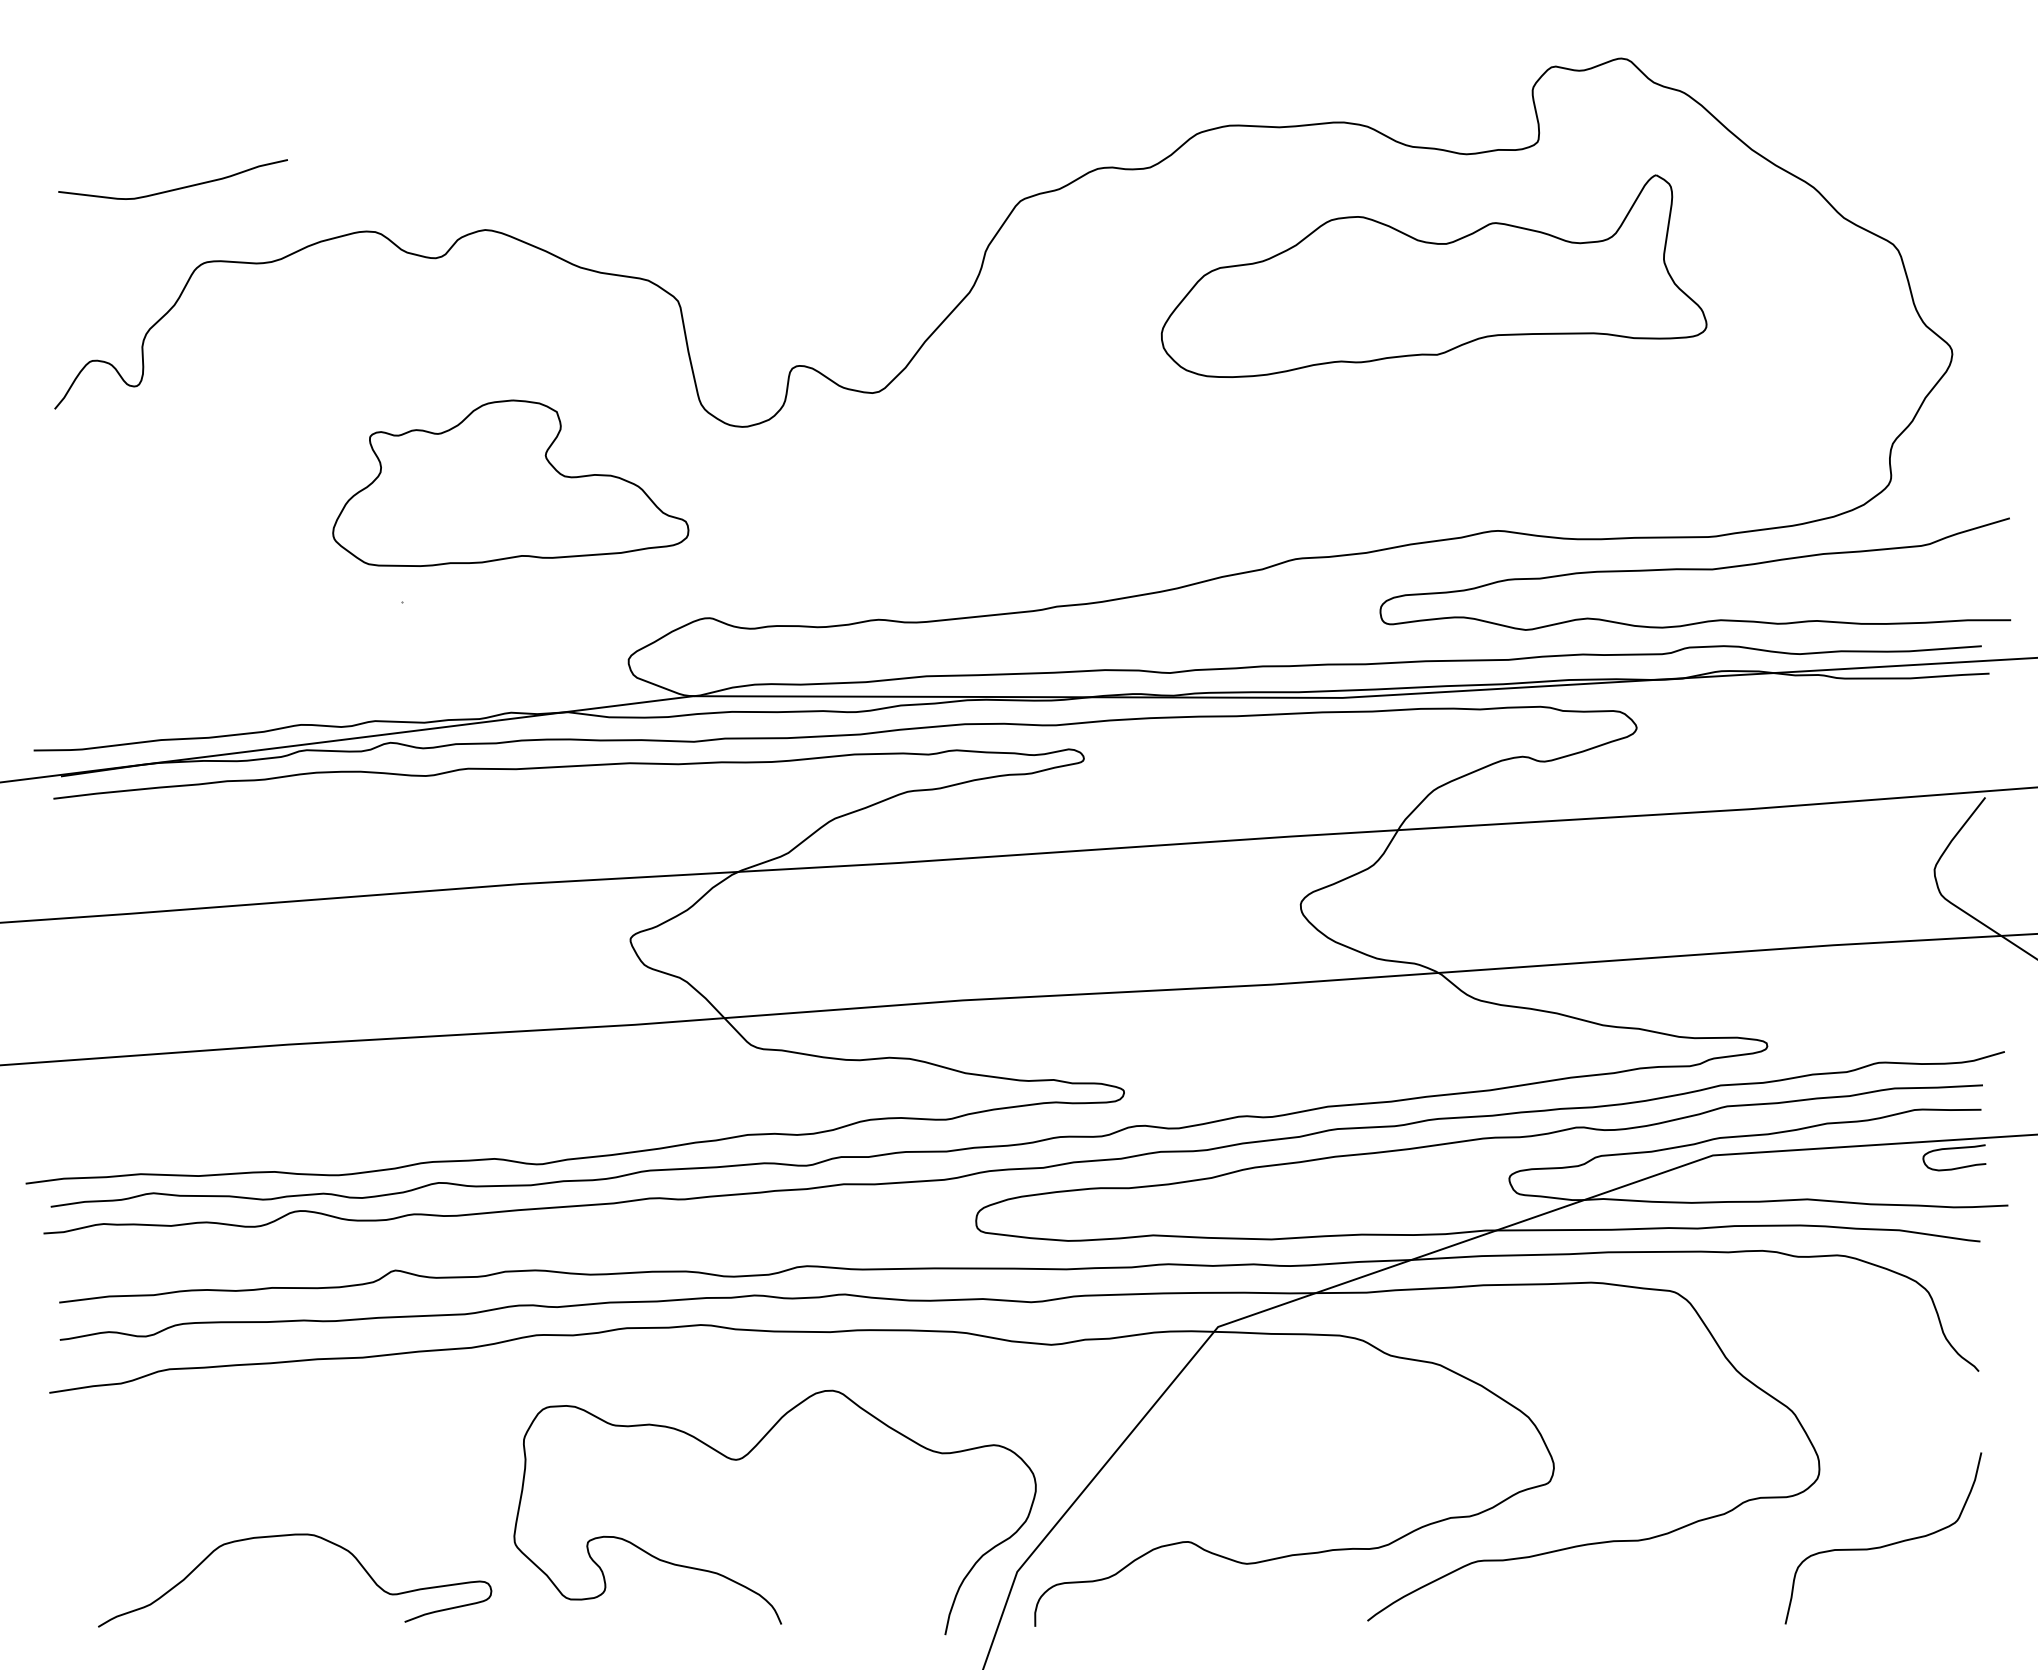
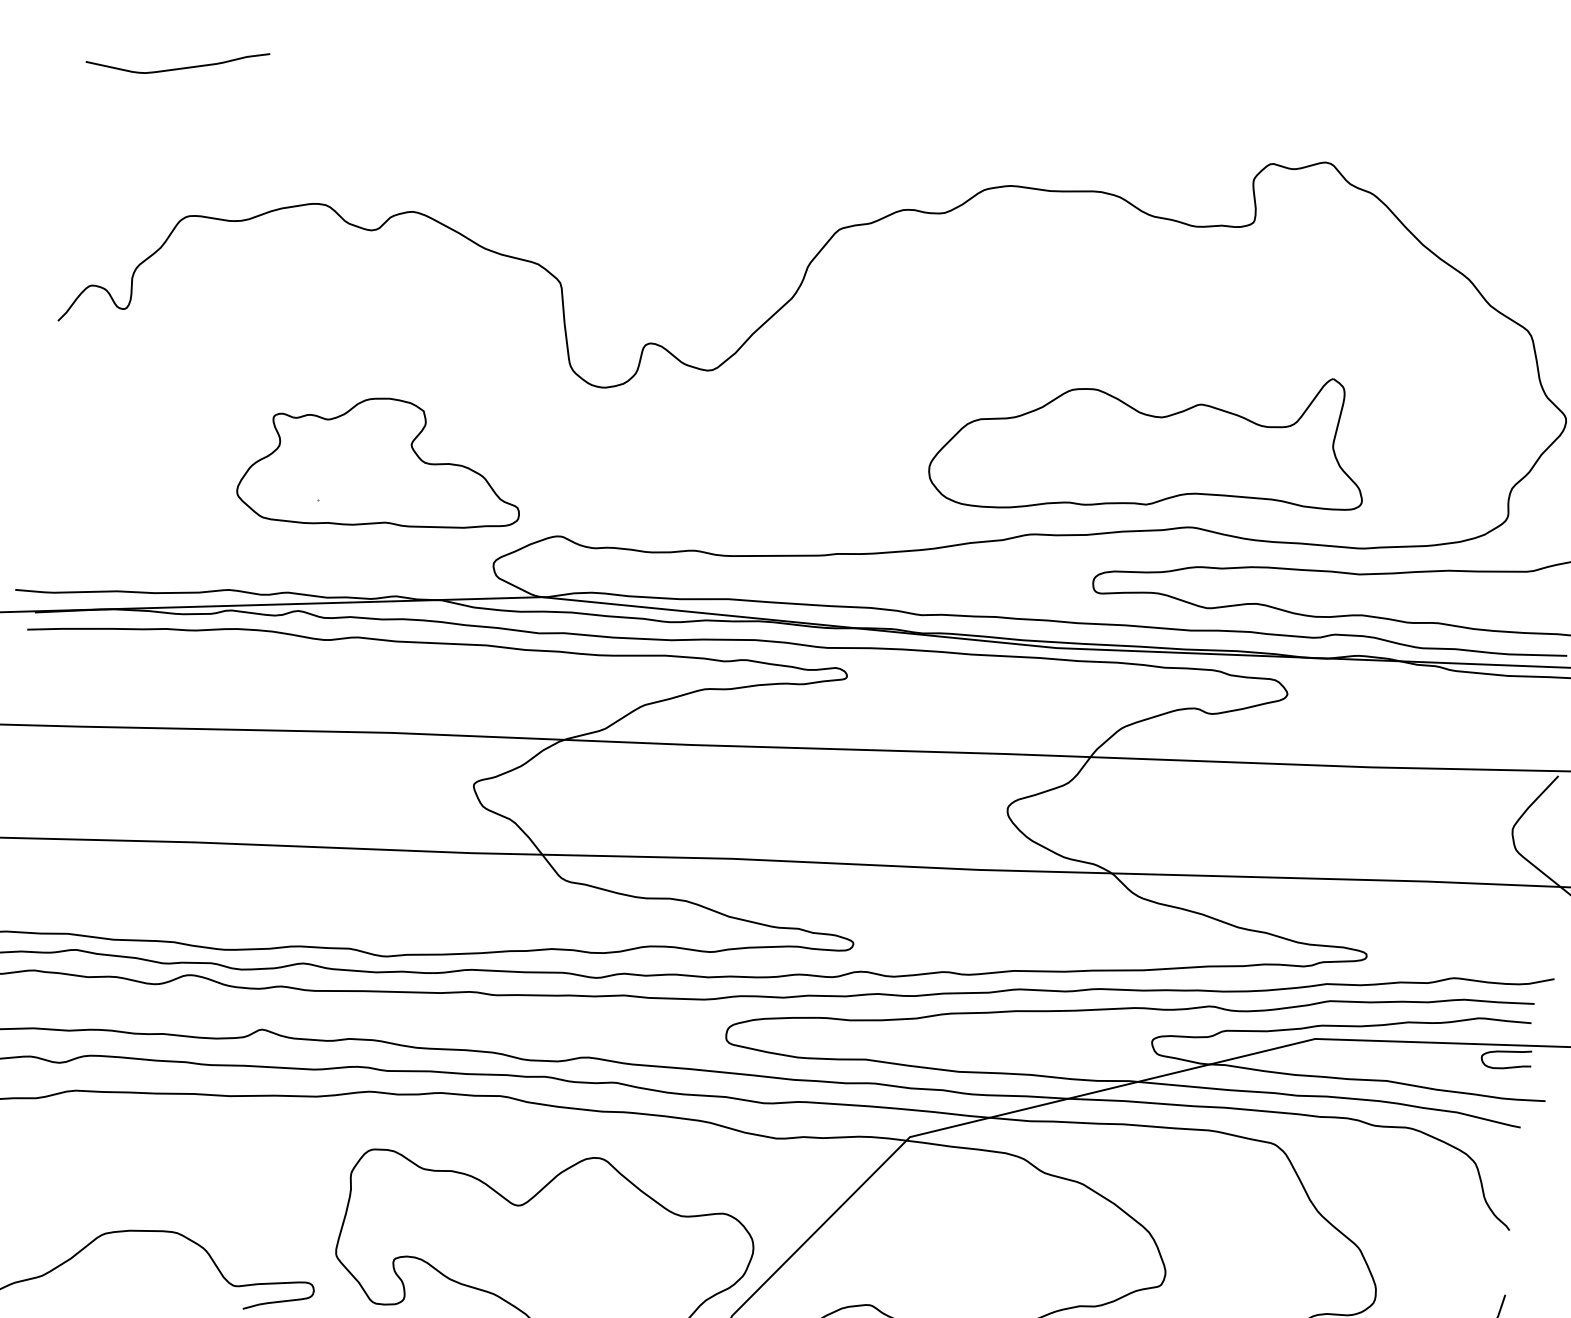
curve: (174, 188) -> (178, 68), moved
part: (1433, 275) -> (1149, 441), moved
part: (510, 482) -> (381, 463), moved

